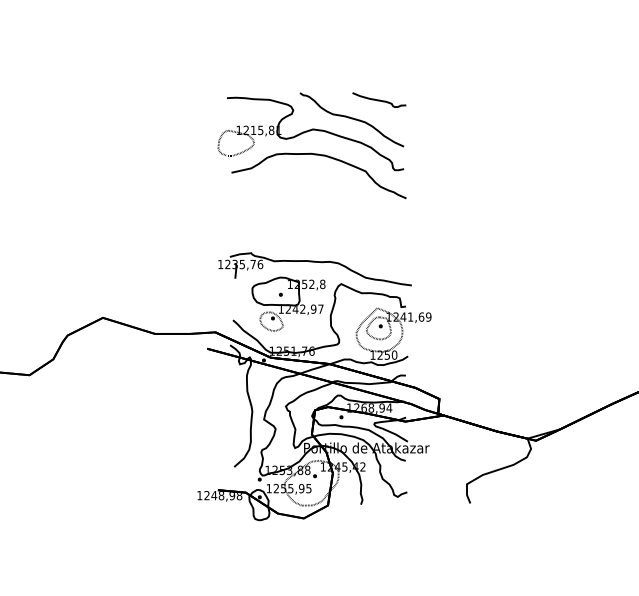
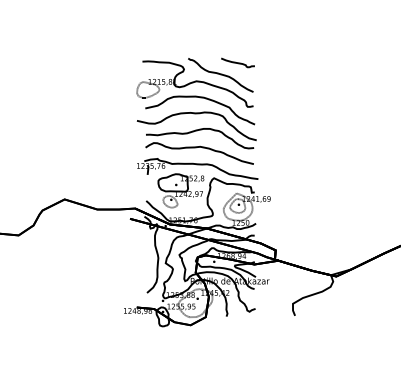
part: (313, 219) -> (196, 137), added

